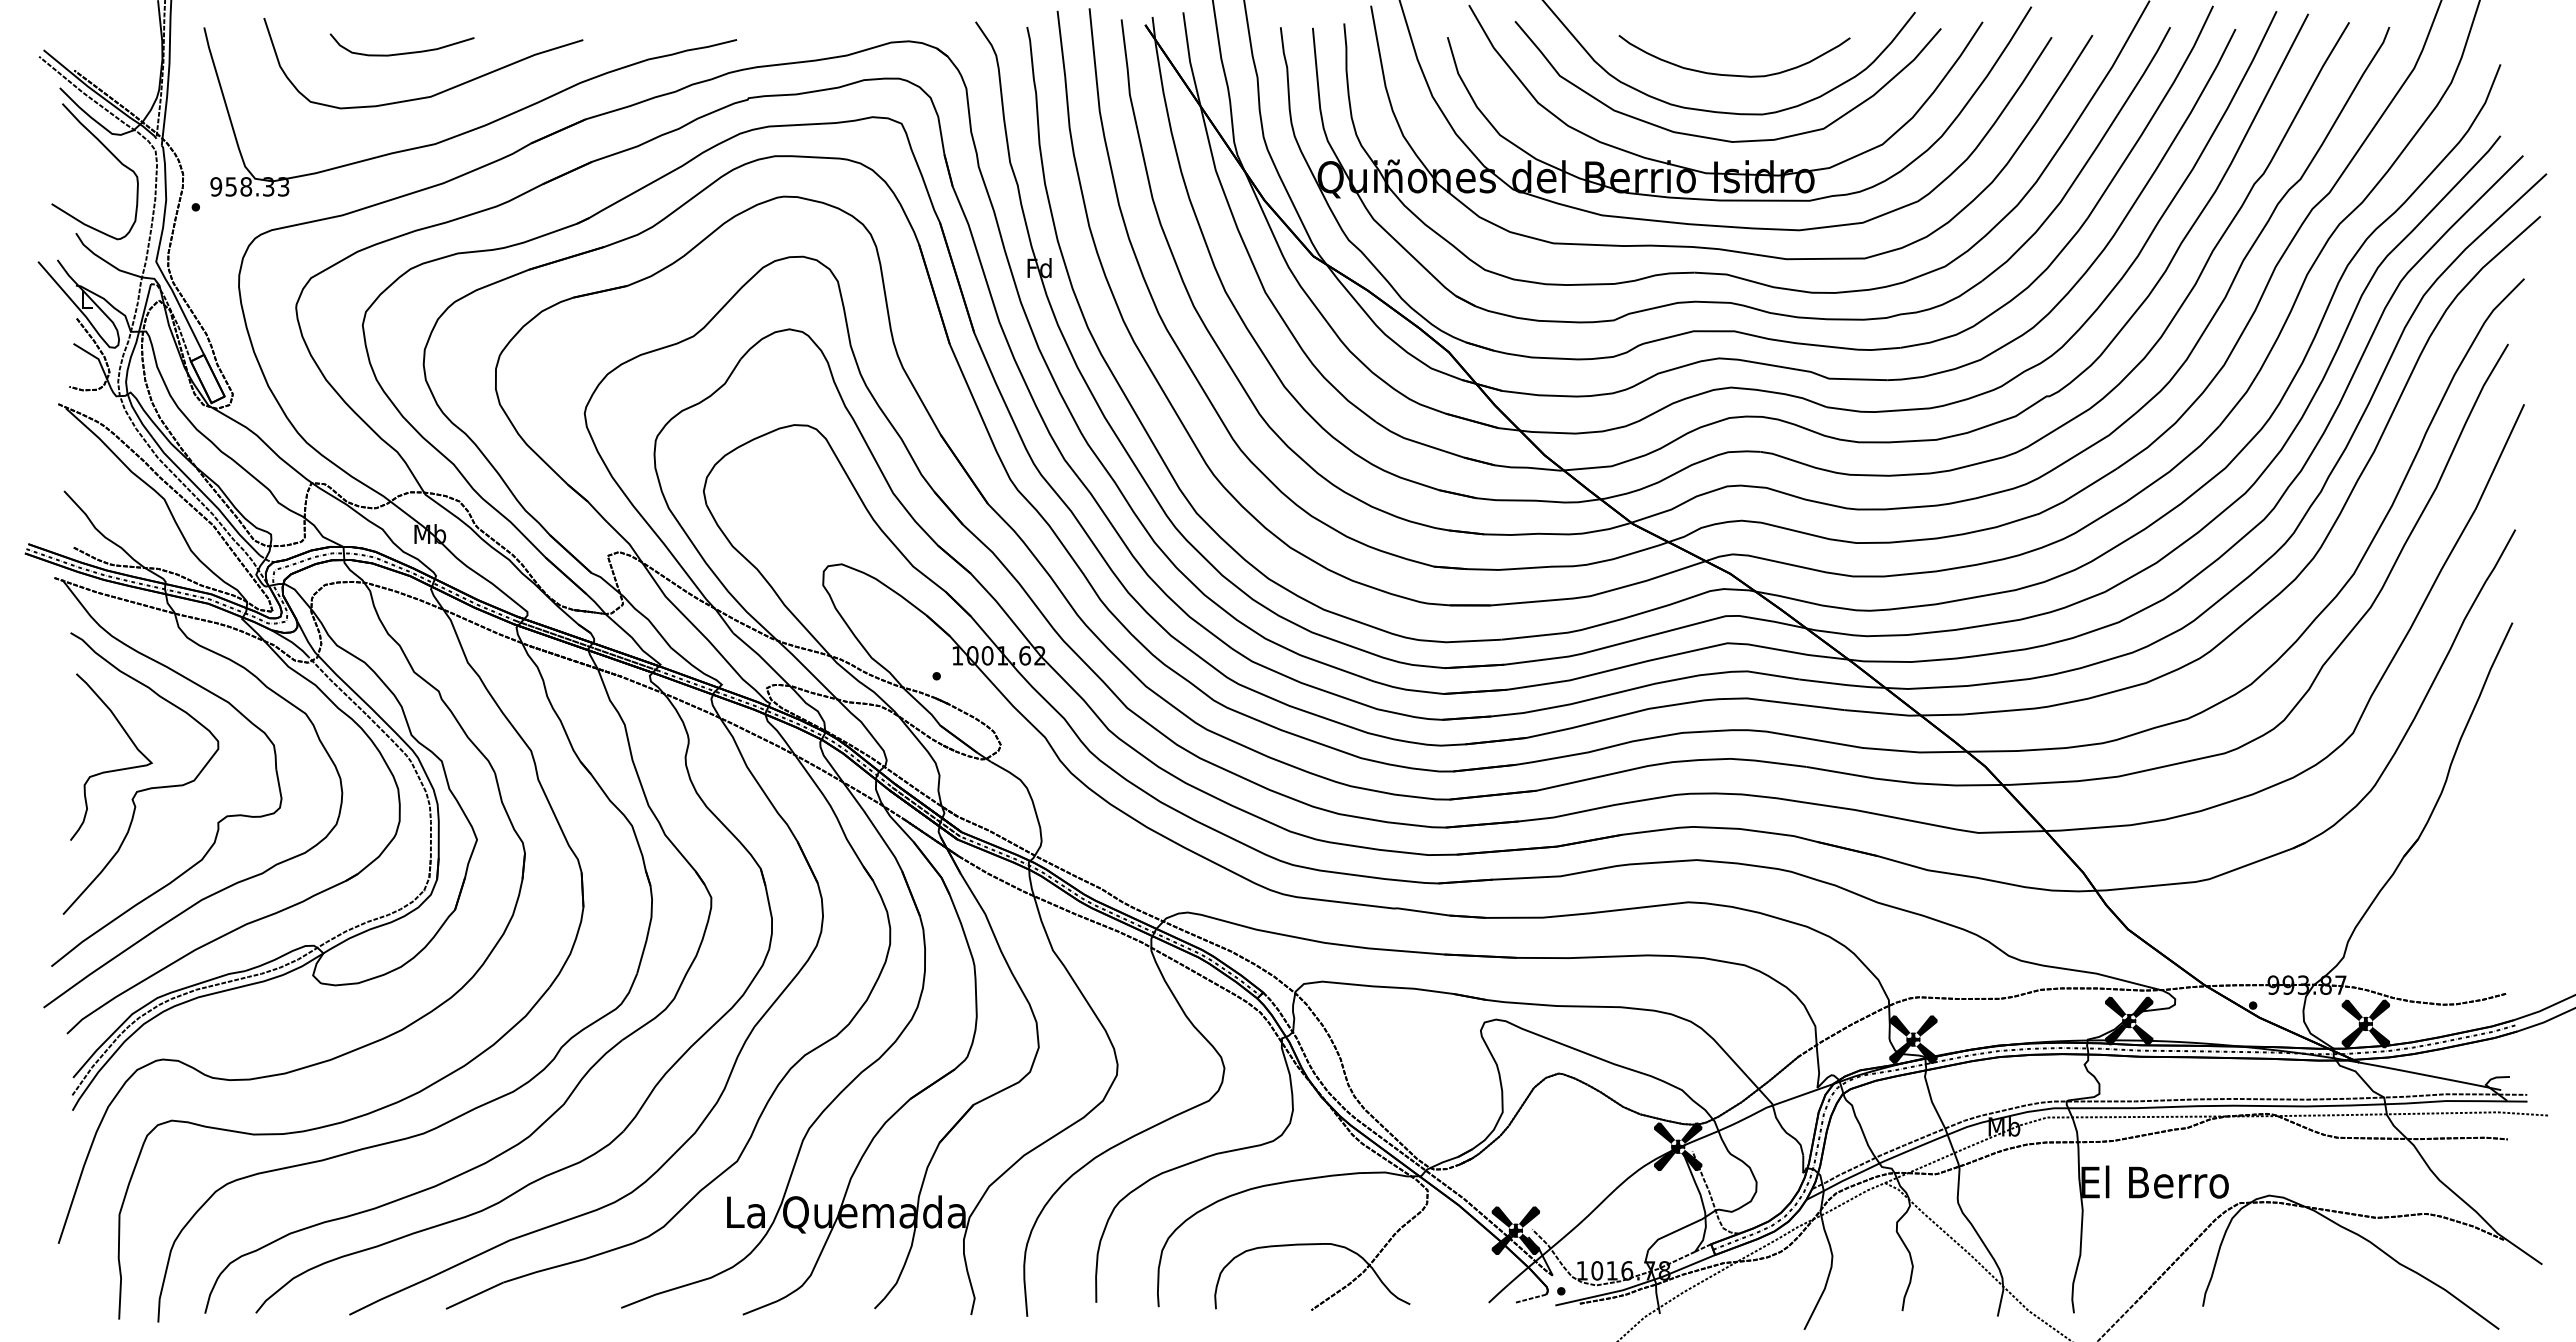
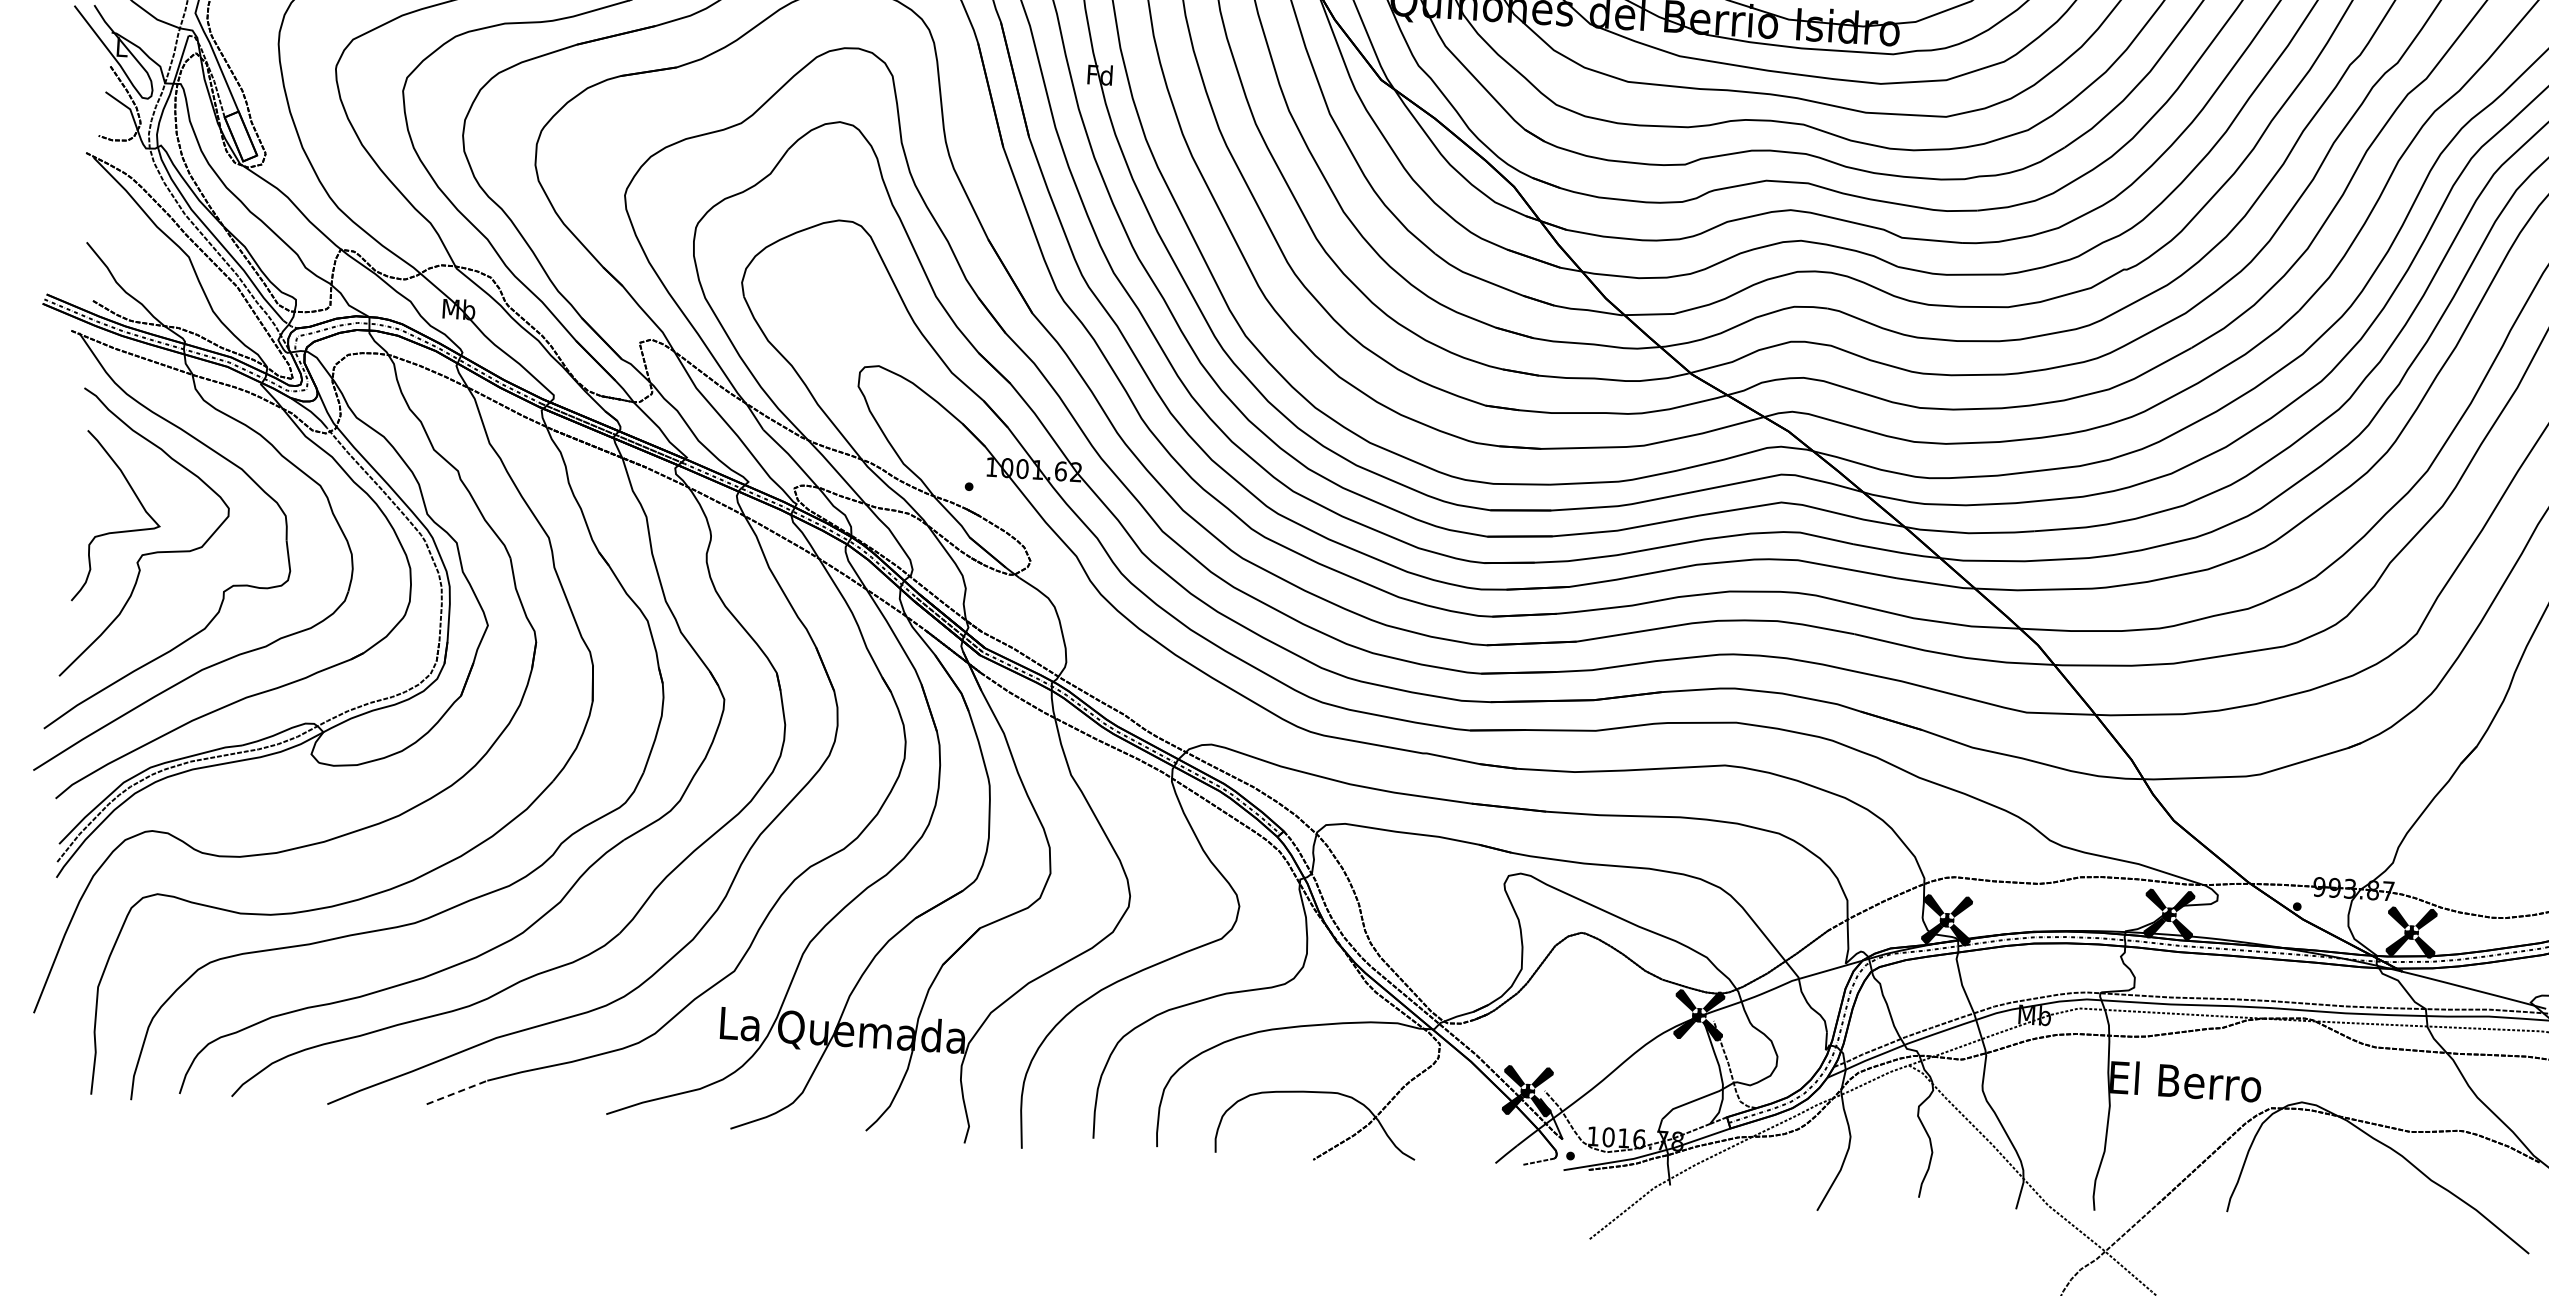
line: (474, 1295) -> (456, 1092), solid -> dashed

